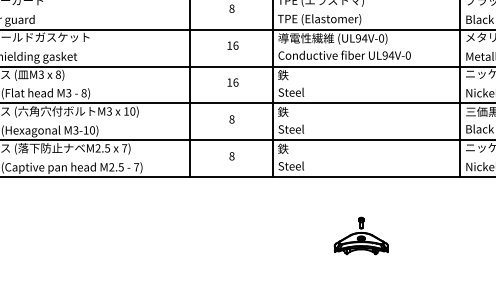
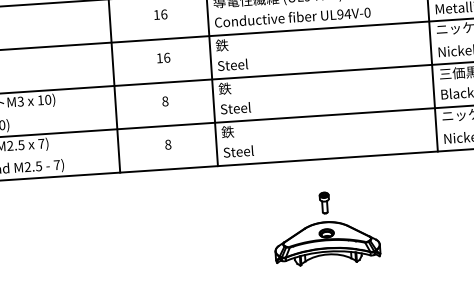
part: (361, 235) -> (326, 227), size x1.67

